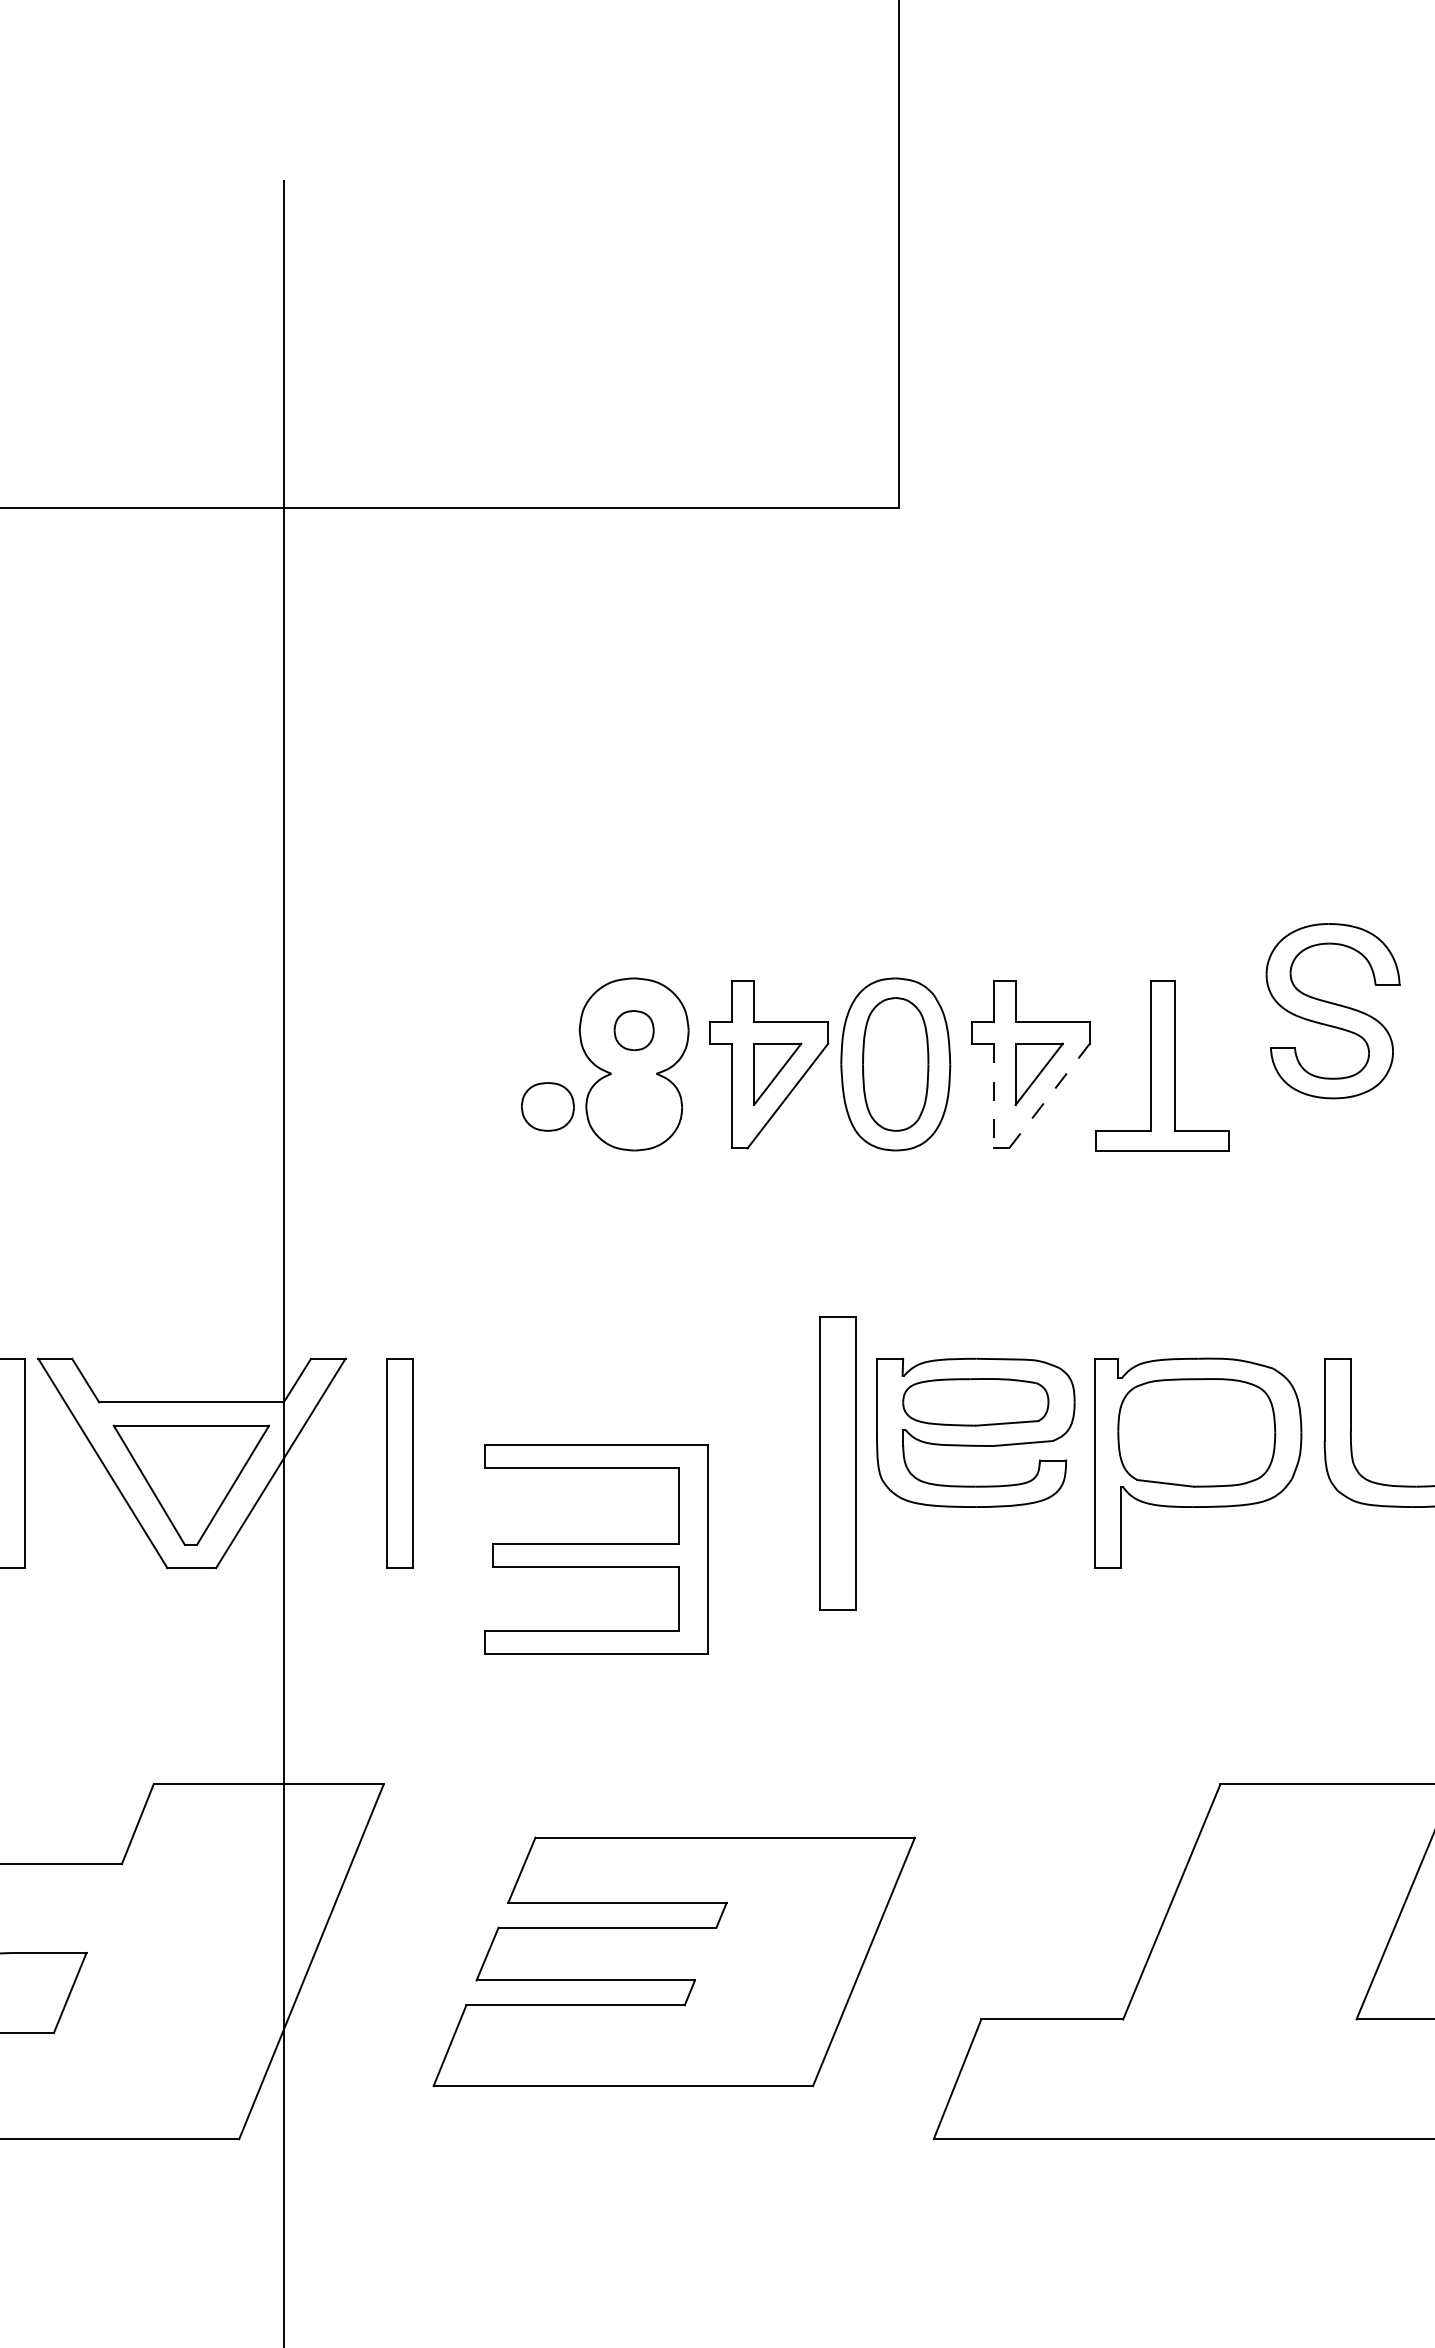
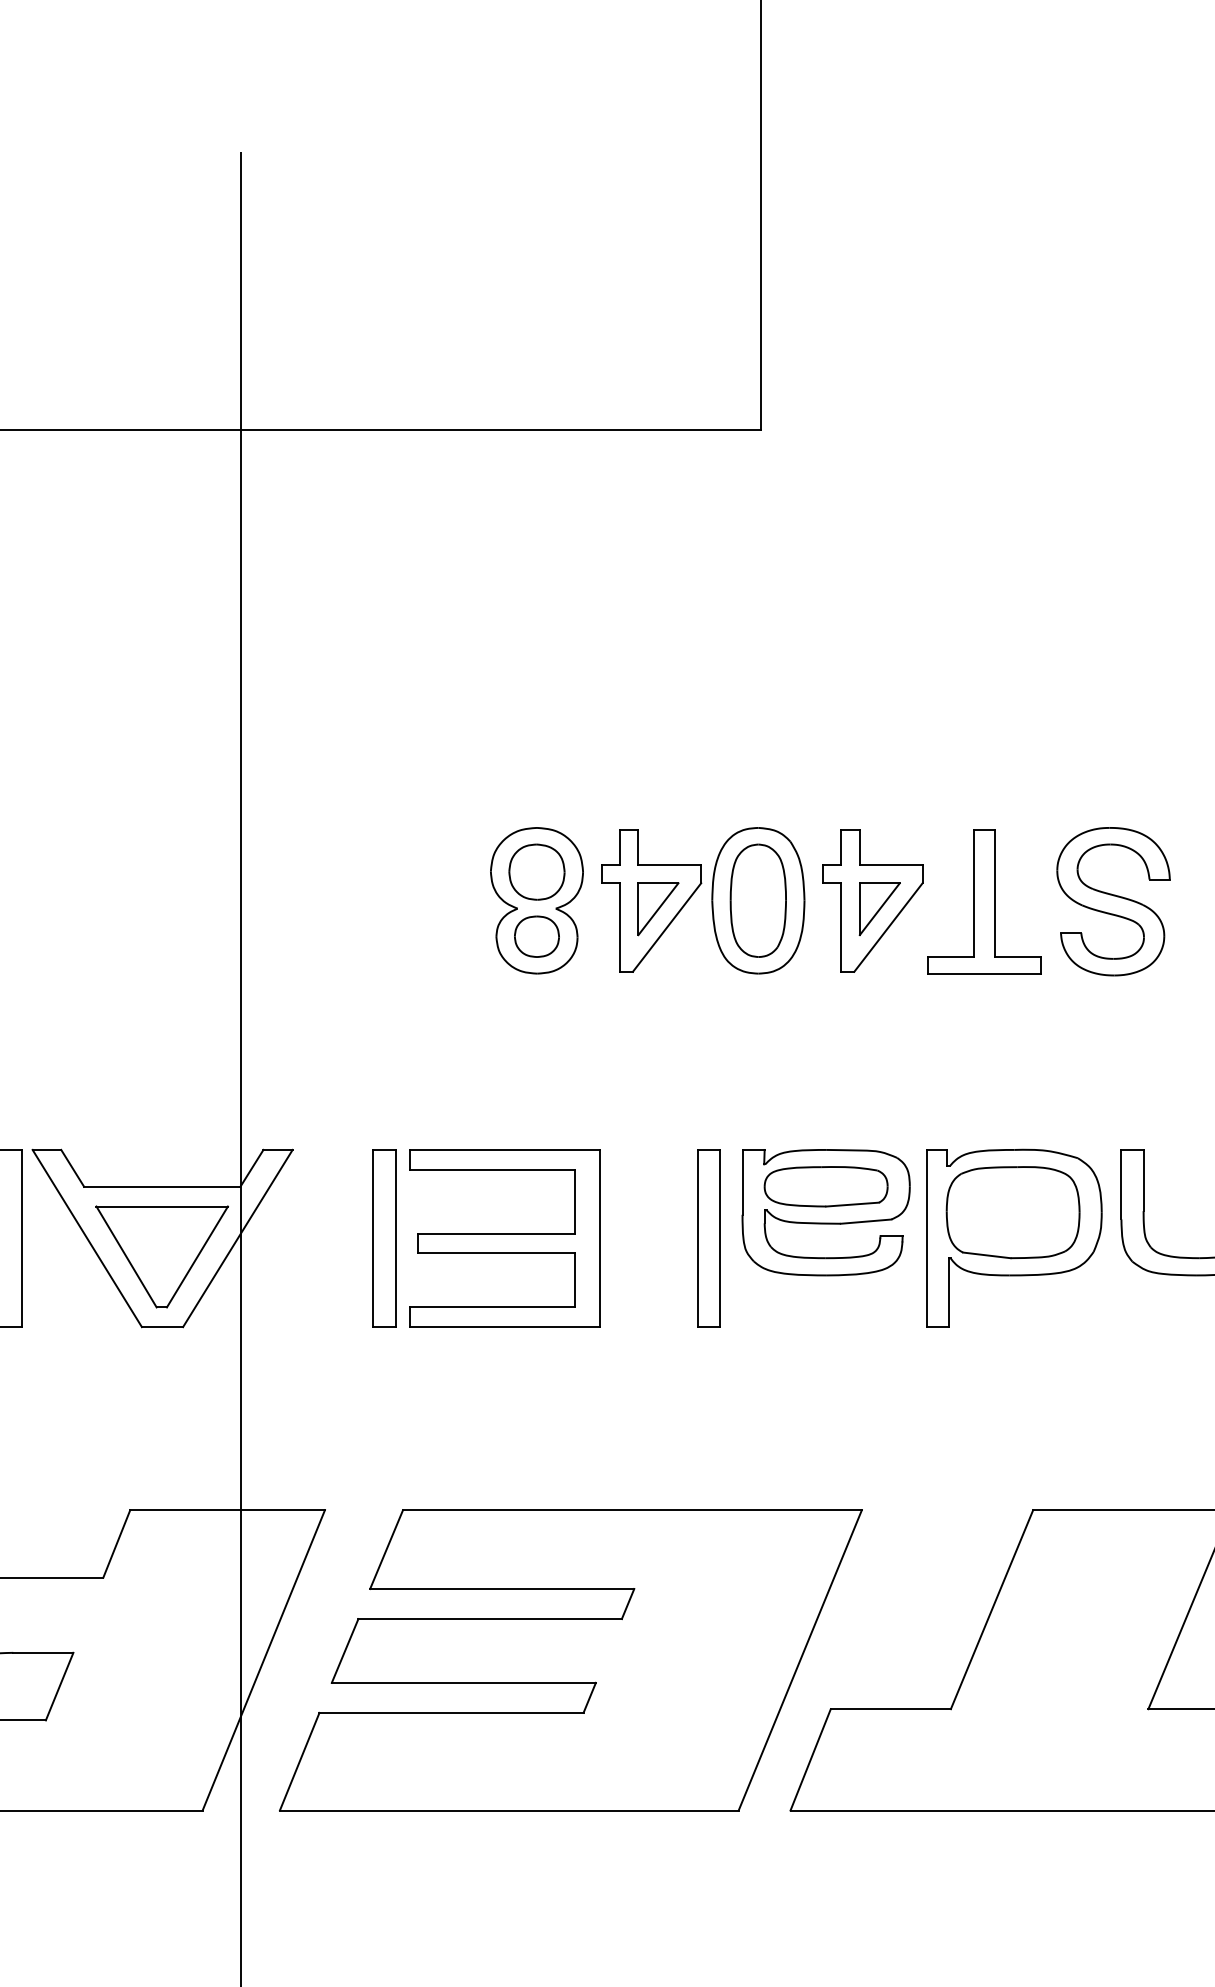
part: (1333, 1010) -> (1113, 901), moved
part: (633, 1029) -> (536, 871), size x1.67
line: (1049, 1096) -> (888, 927), dashed -> solid
line: (993, 1097) -> (841, 928), dashed -> solid
part: (547, 1106) -> (536, 936), moved
part: (399, 1463) -> (384, 1238), moved
part: (836, 1463) -> (708, 1238), size x0.71
part: (595, 1549) -> (504, 1238), moved
part: (673, 1961) -> (570, 1660), size x1.43

